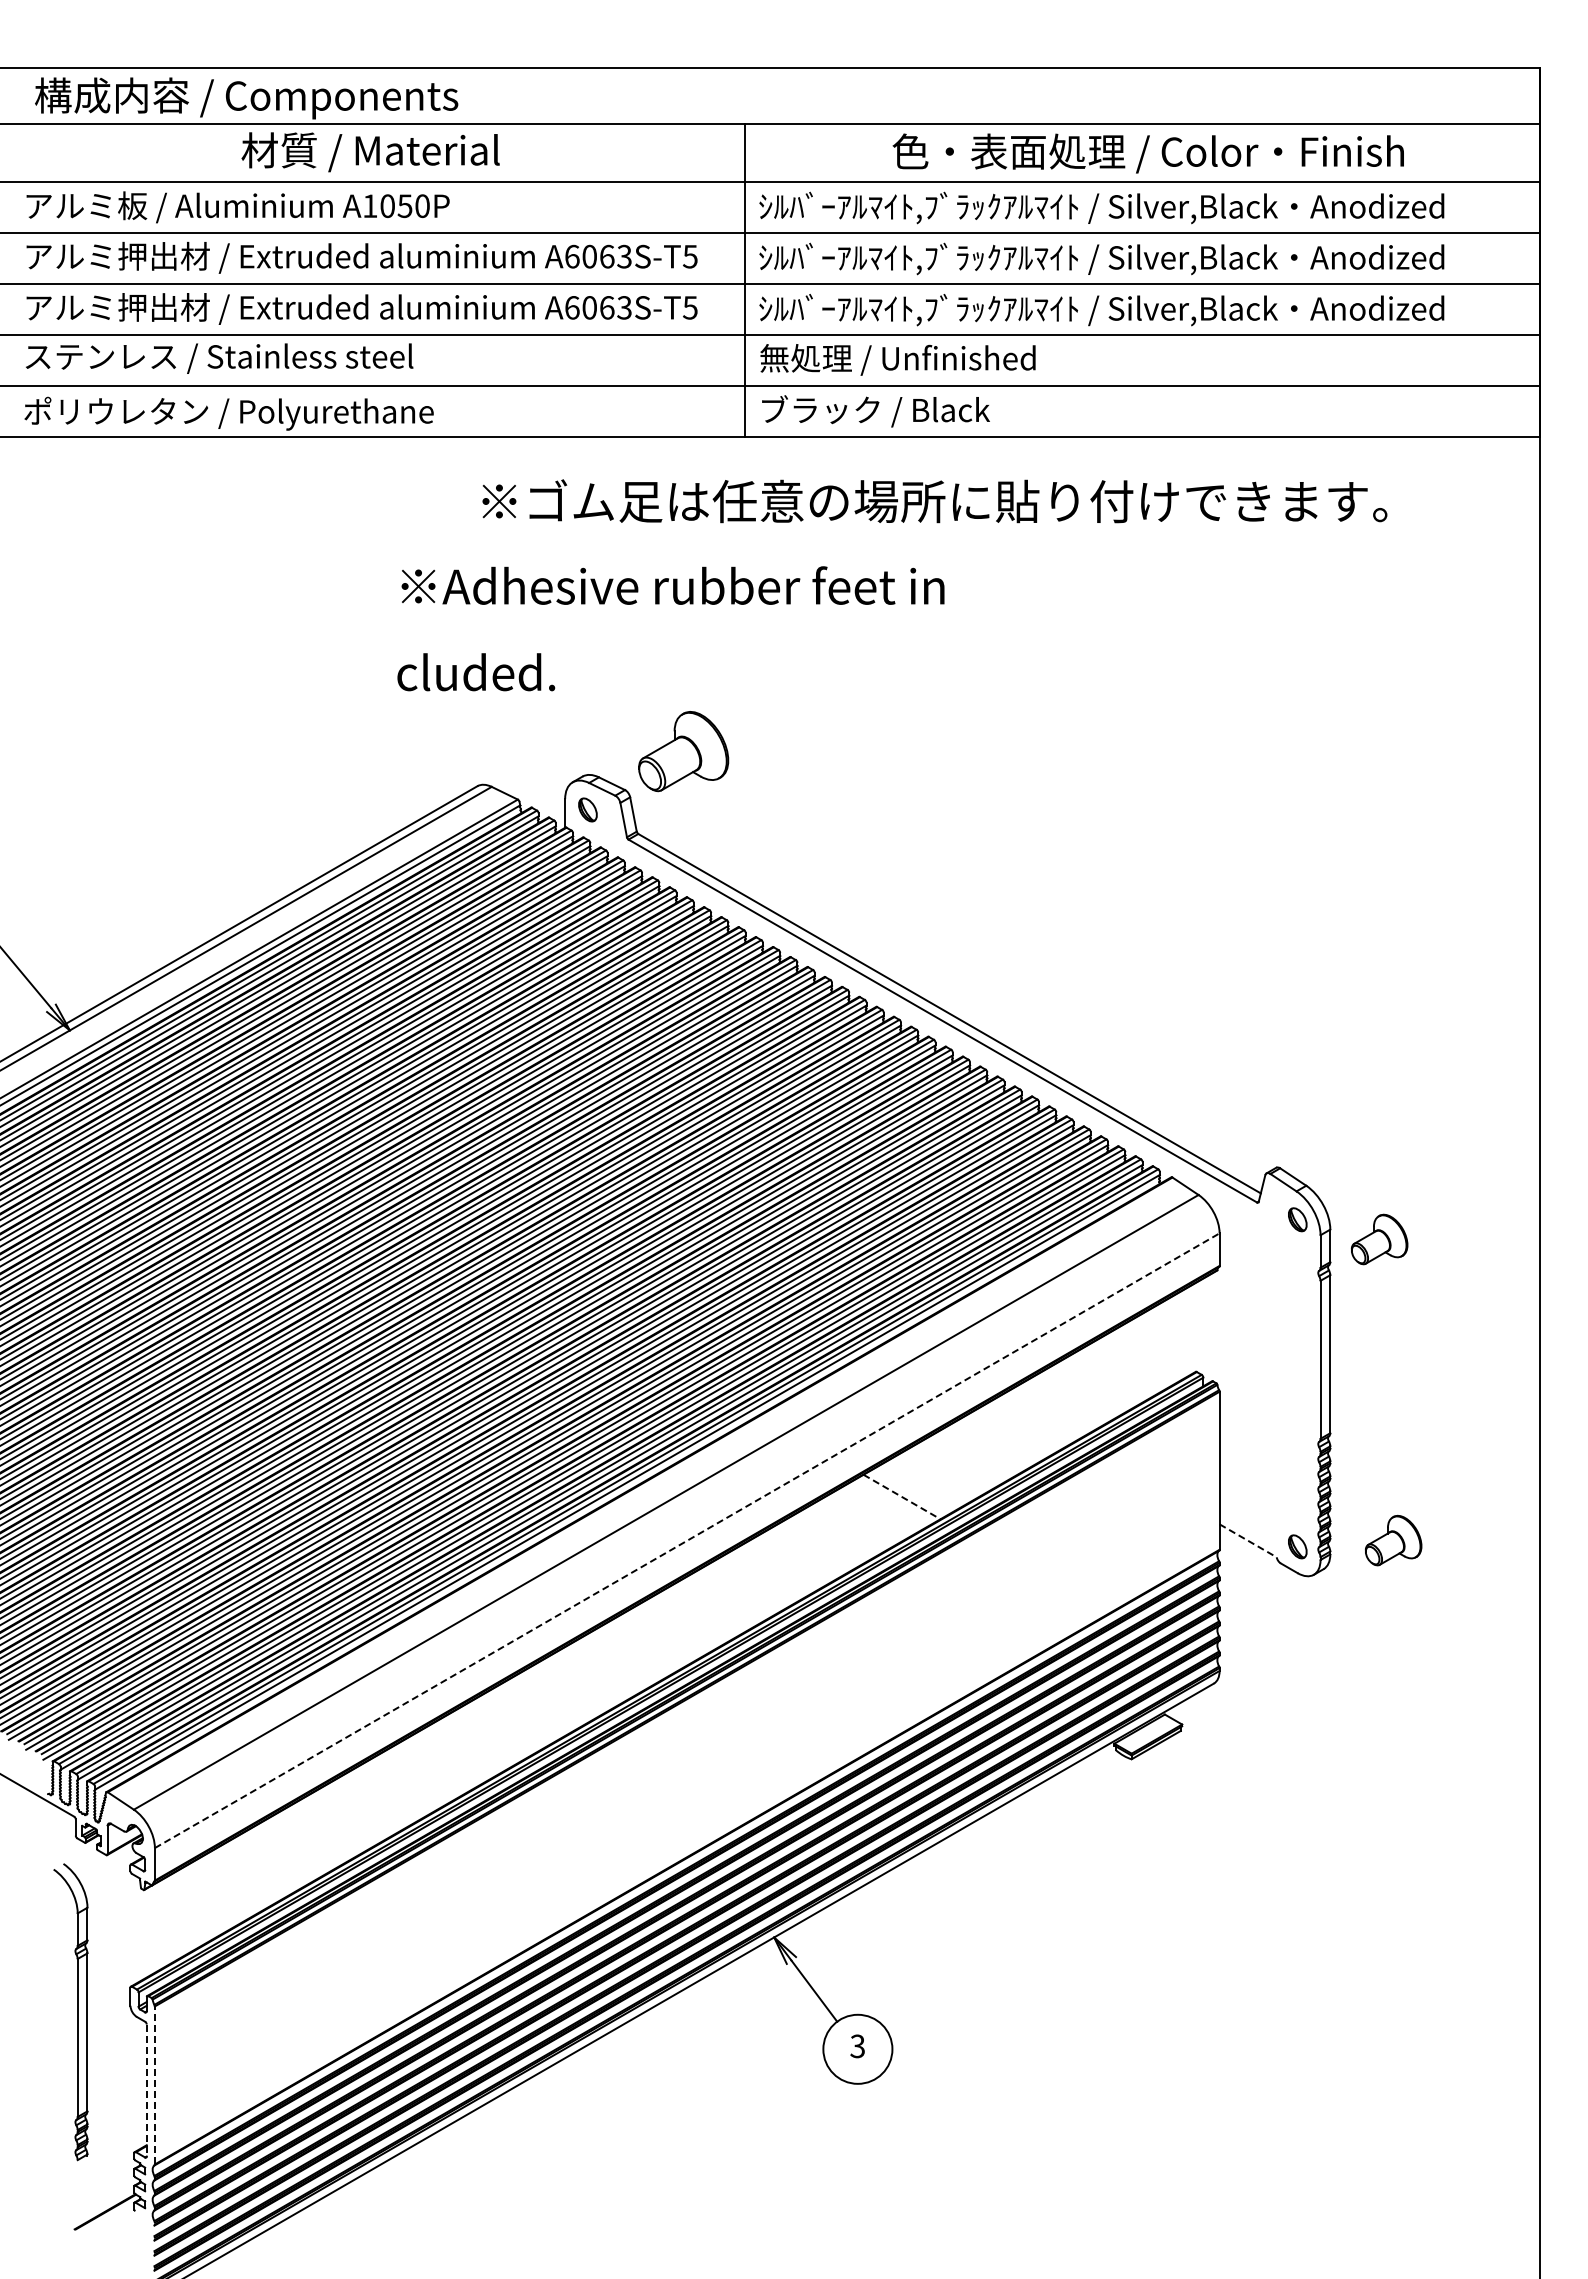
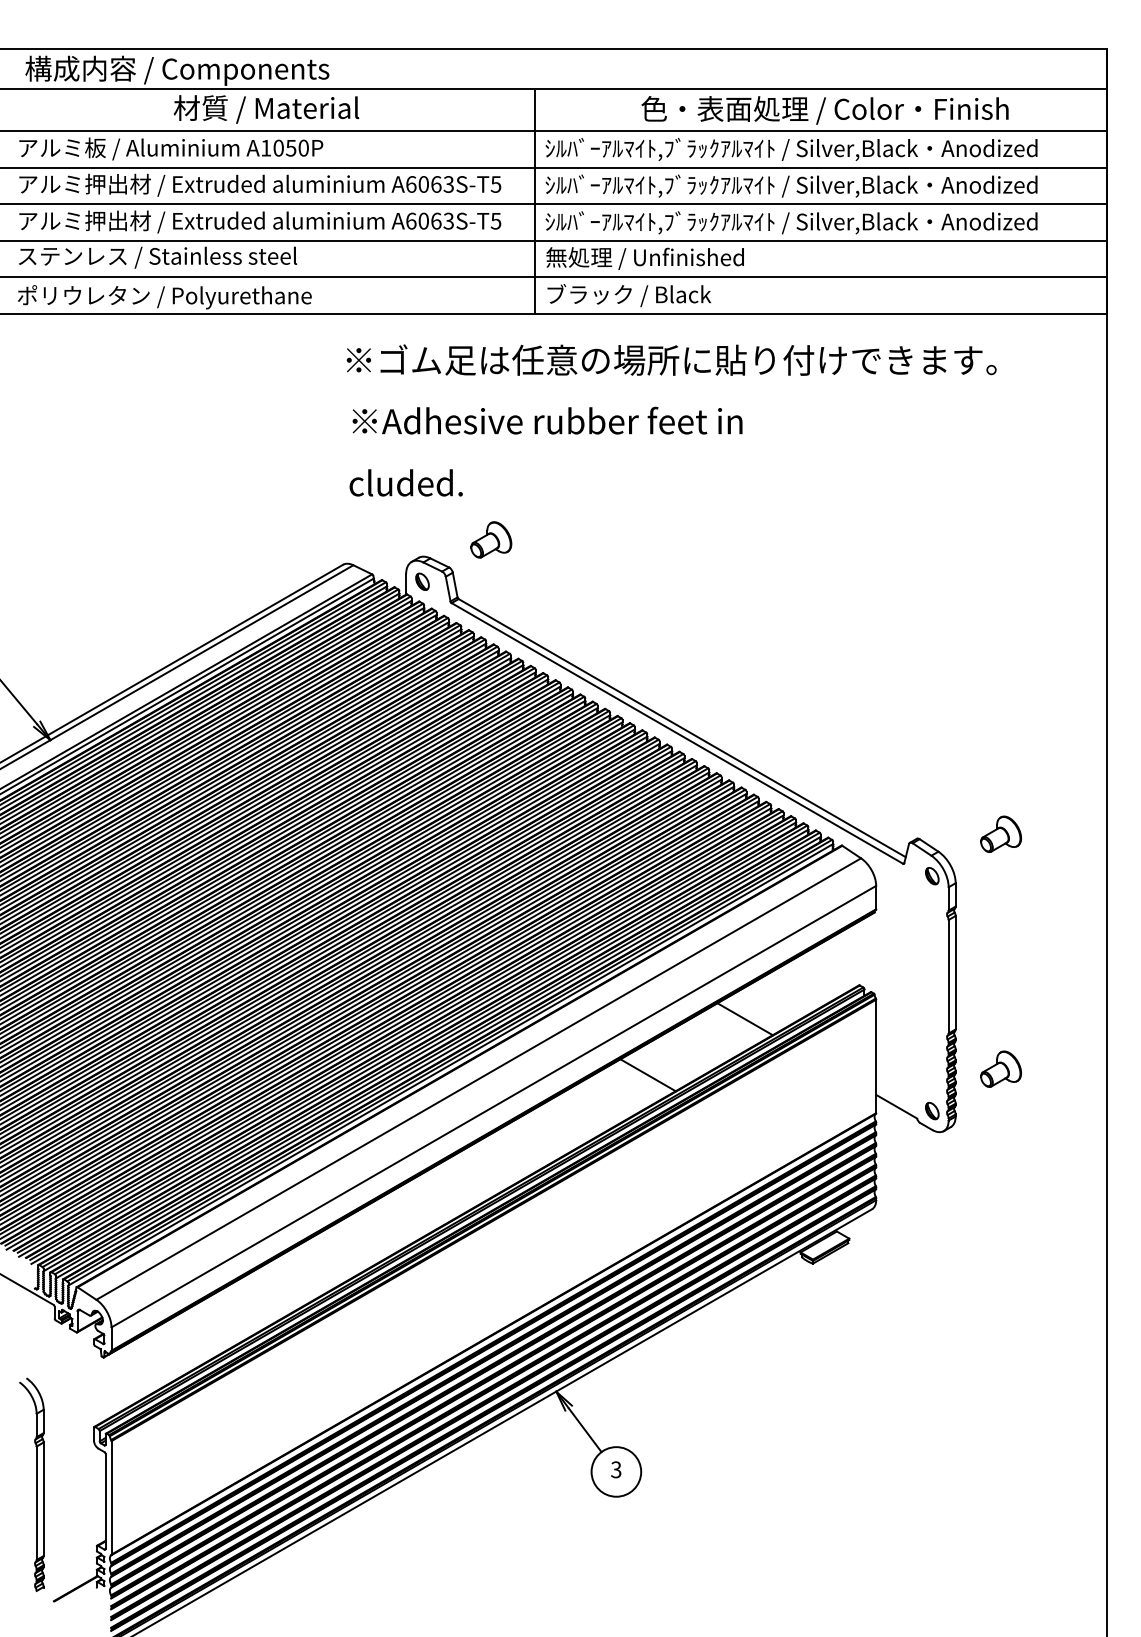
text: (670, 628) -> (545, 451), moved
part: (683, 751) -> (491, 539), size x0.62
part: (1379, 1239) -> (1001, 834), moved
line: (1036, 1418) -> (744, 1018), added
line: (902, 1497) -> (648, 1075), dashed -> solid
line: (687, 1540) -> (494, 1106), dashed -> solid
line: (1248, 1540) -> (896, 1106), dashed -> solid
part: (1393, 1540) -> (1001, 1069), moved
part: (77, 2012) -> (36, 1484), moved
line: (154, 2084) -> (111, 1497), dashed -> solid
line: (146, 2090) -> (105, 1501), dashed -> solid

